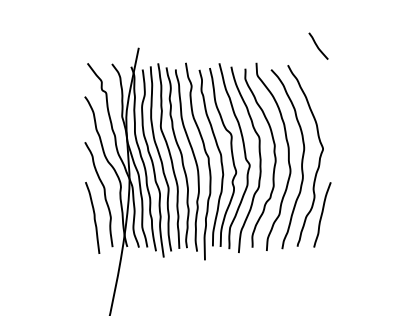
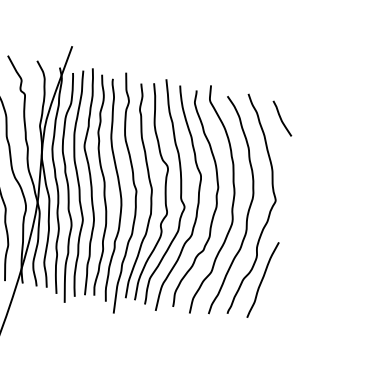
curve: (317, 45) -> (281, 117), moved

